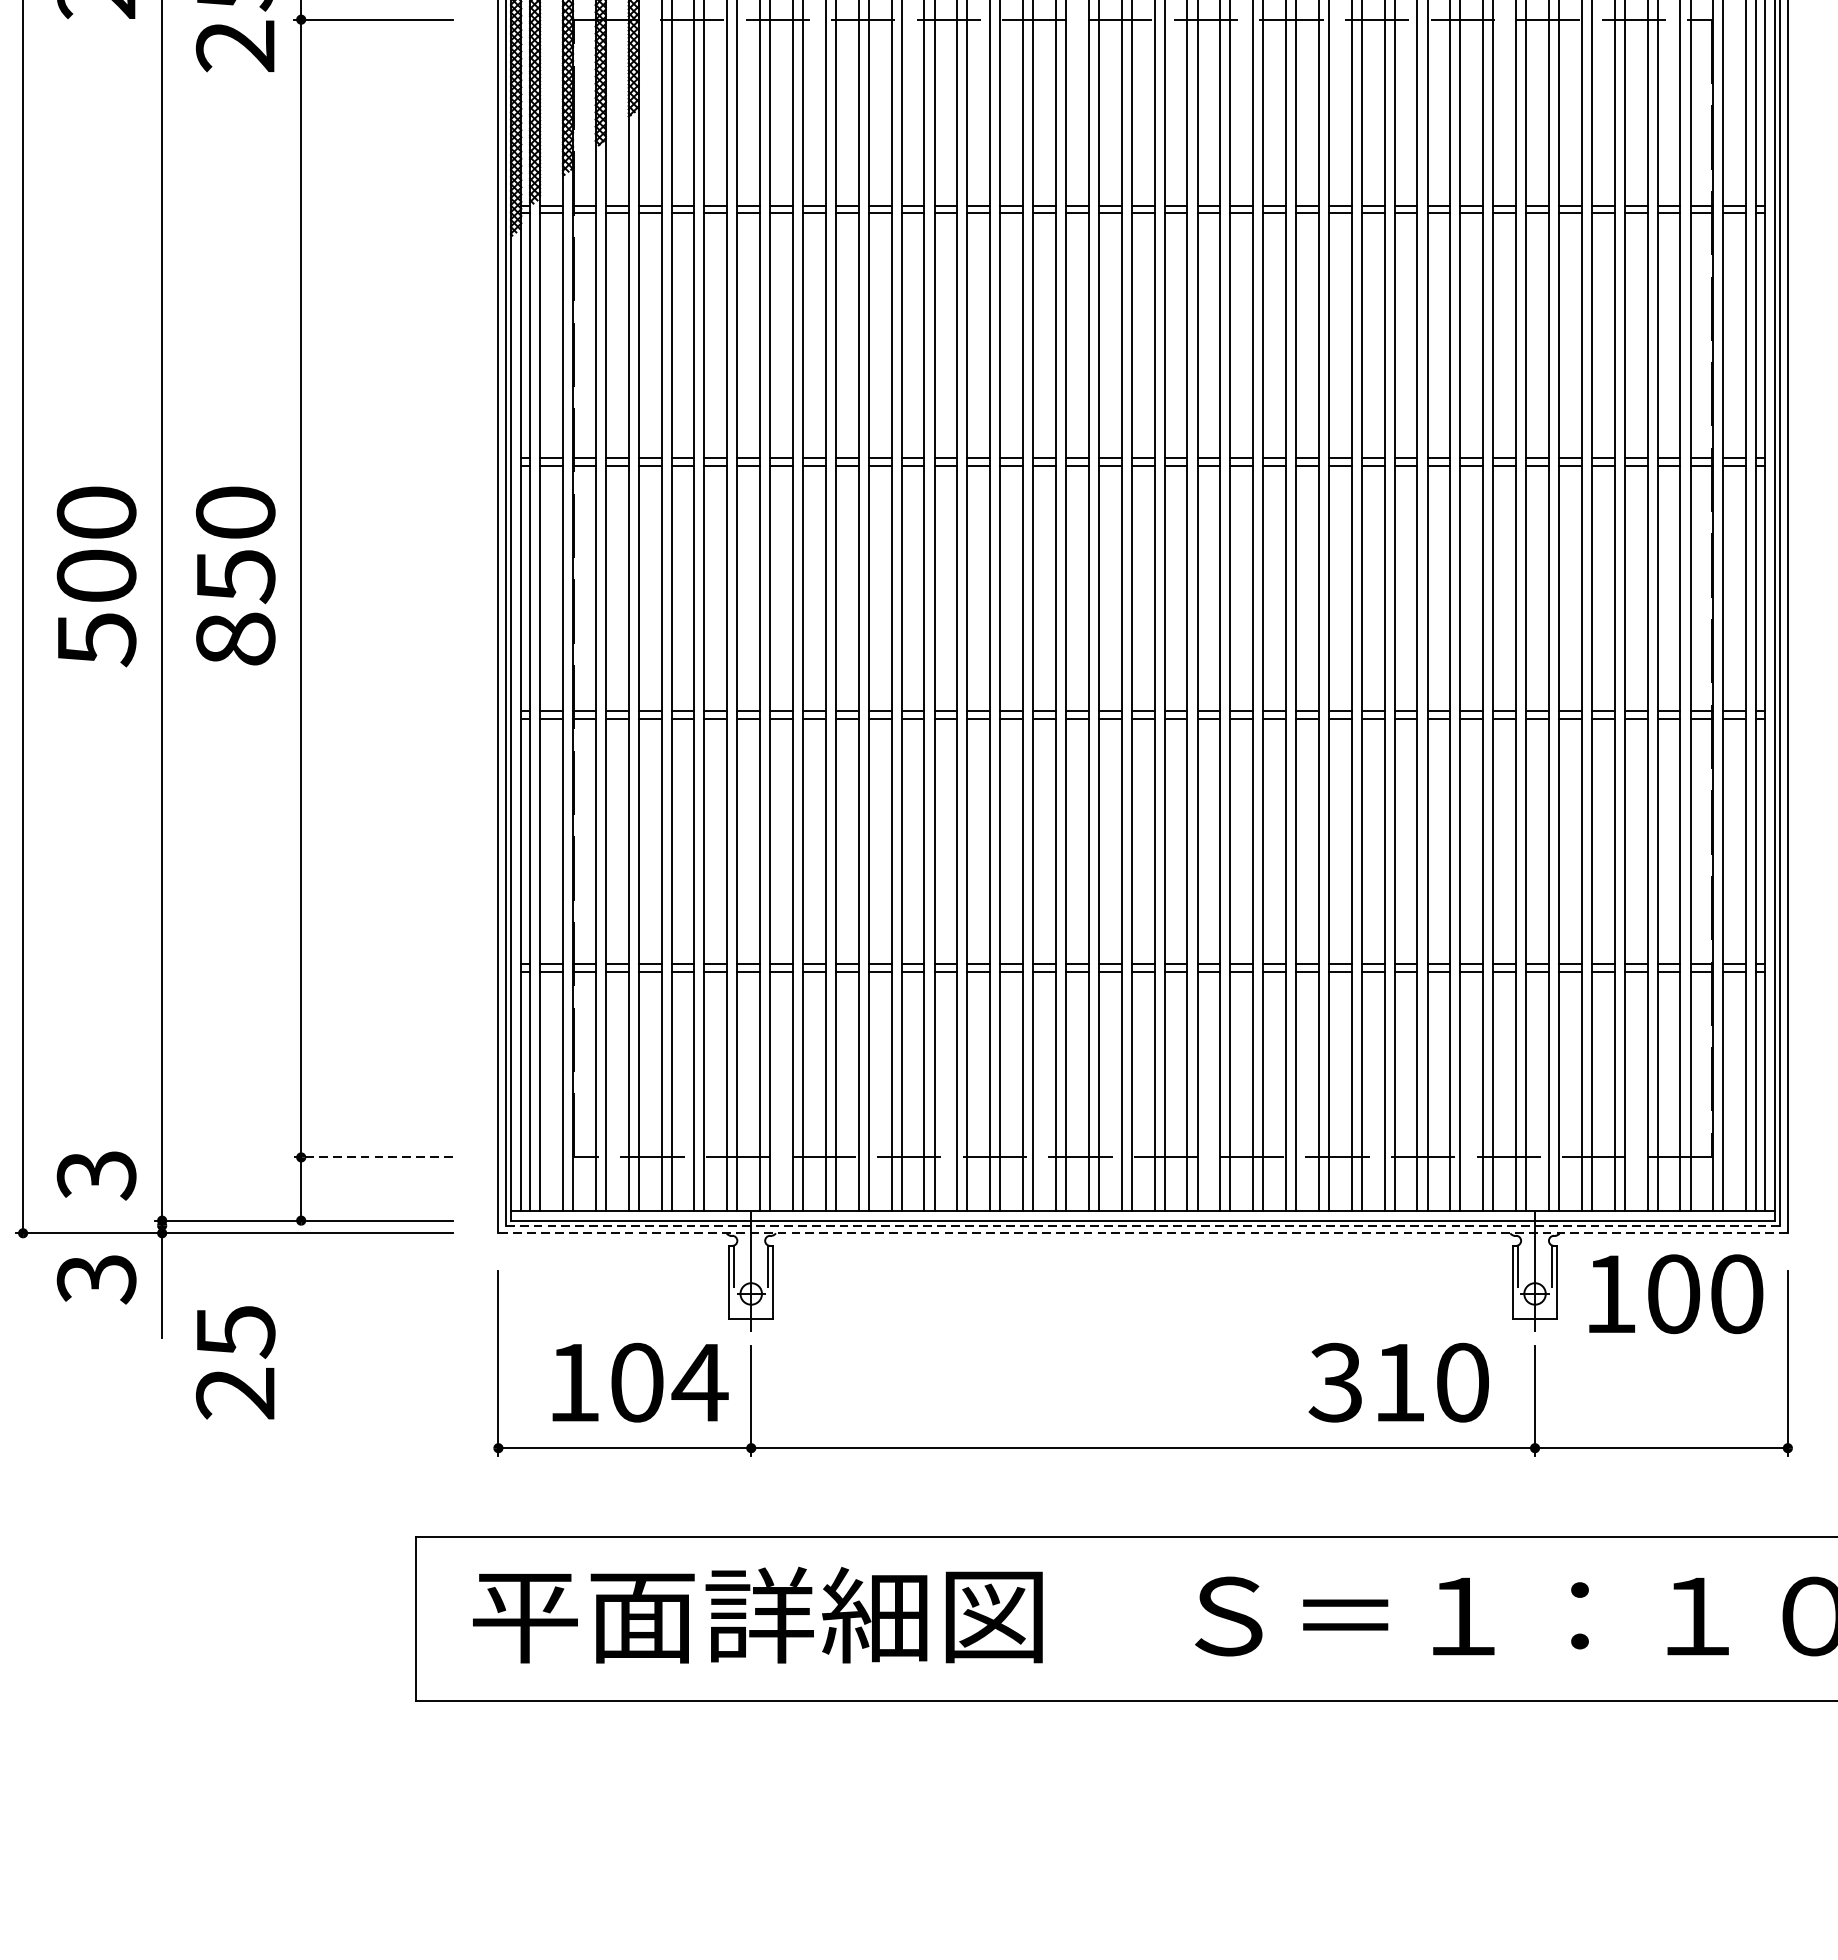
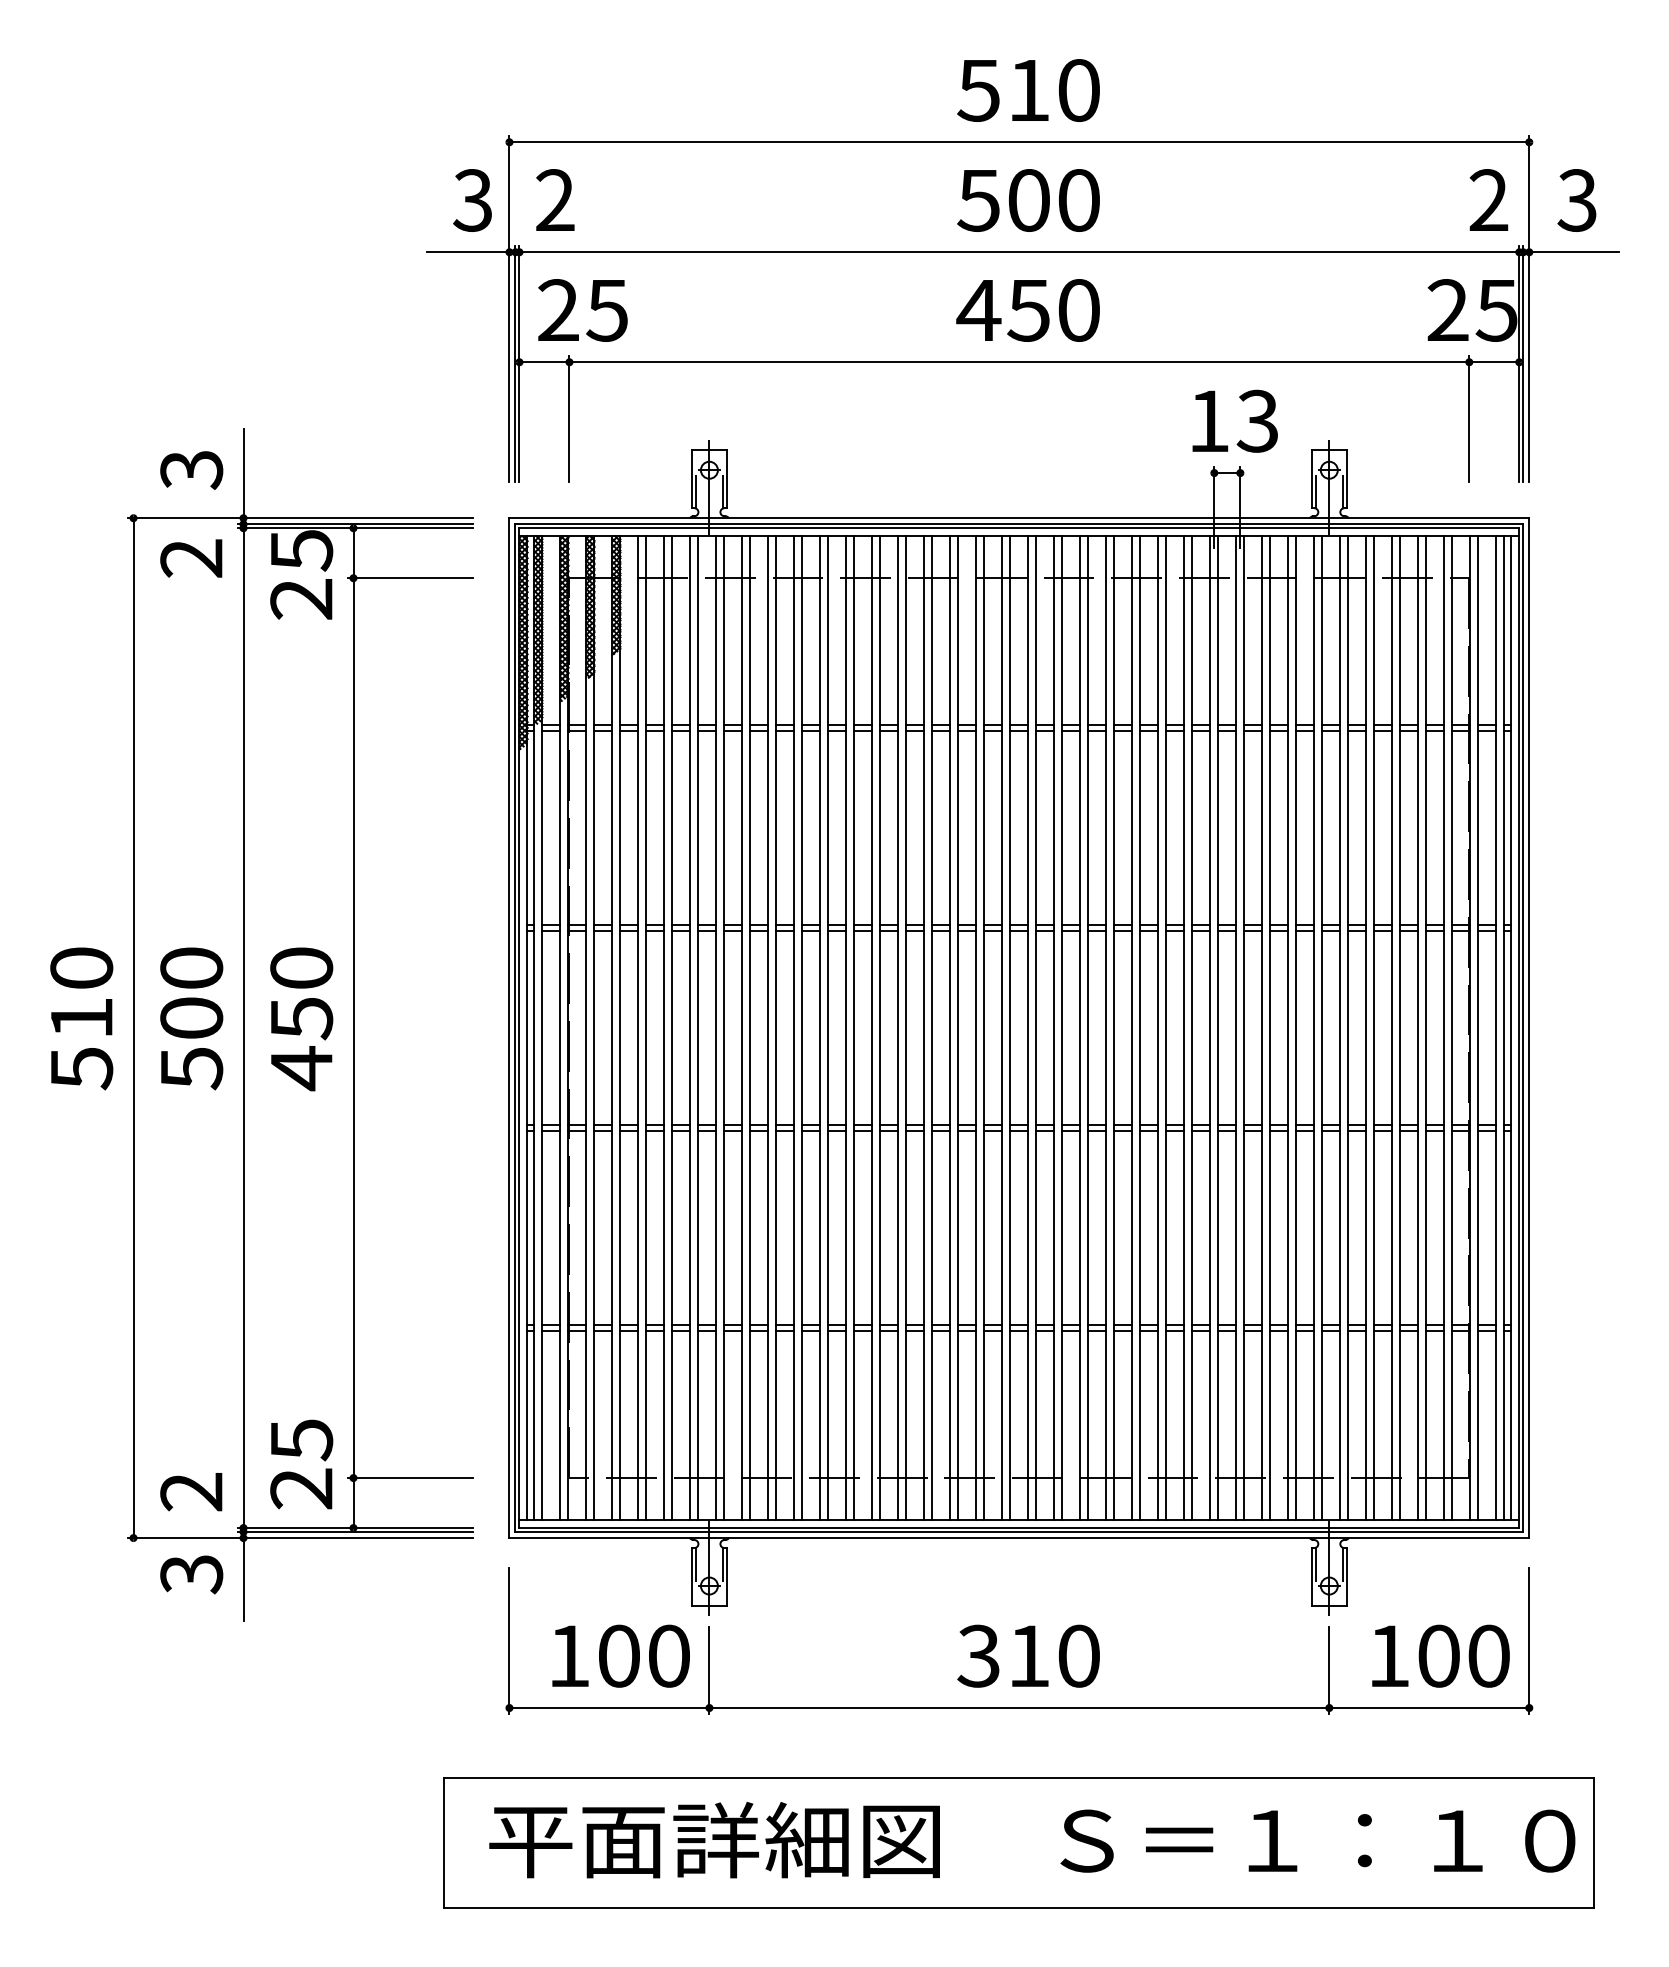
text: (235, 639) -> (301, 1068), 850 -> 450
line: (373, 1157) -> (410, 1478), dashed -> solid
text: (96, 1175) -> (191, 1492), 3 -> 2
line: (303, 1226) -> (355, 1532), added
line: (1143, 1226) -> (1019, 1532), dashed -> solid
line: (1143, 1233) -> (1019, 1538), dashed -> solid
text: (1675, 1293) -> (1440, 1655), moved
text: (235, 1362) -> (301, 1464), moved
text: (699, 1381) -> (668, 1655), 104 -> 100
text: (1398, 1381) -> (1028, 1655), moved

